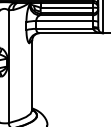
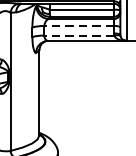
line: (64, 21) -> (79, 26), solid -> dashed
line: (64, 28) -> (79, 35), solid -> dashed

